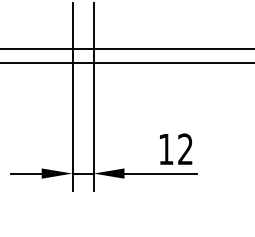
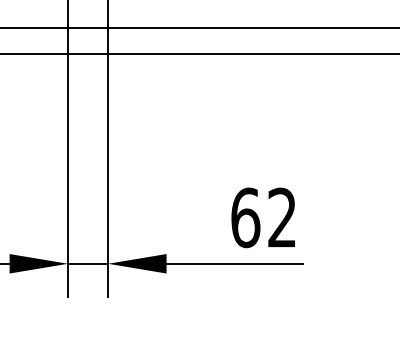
text: (165, 149) -> (244, 218), 12 -> 62

